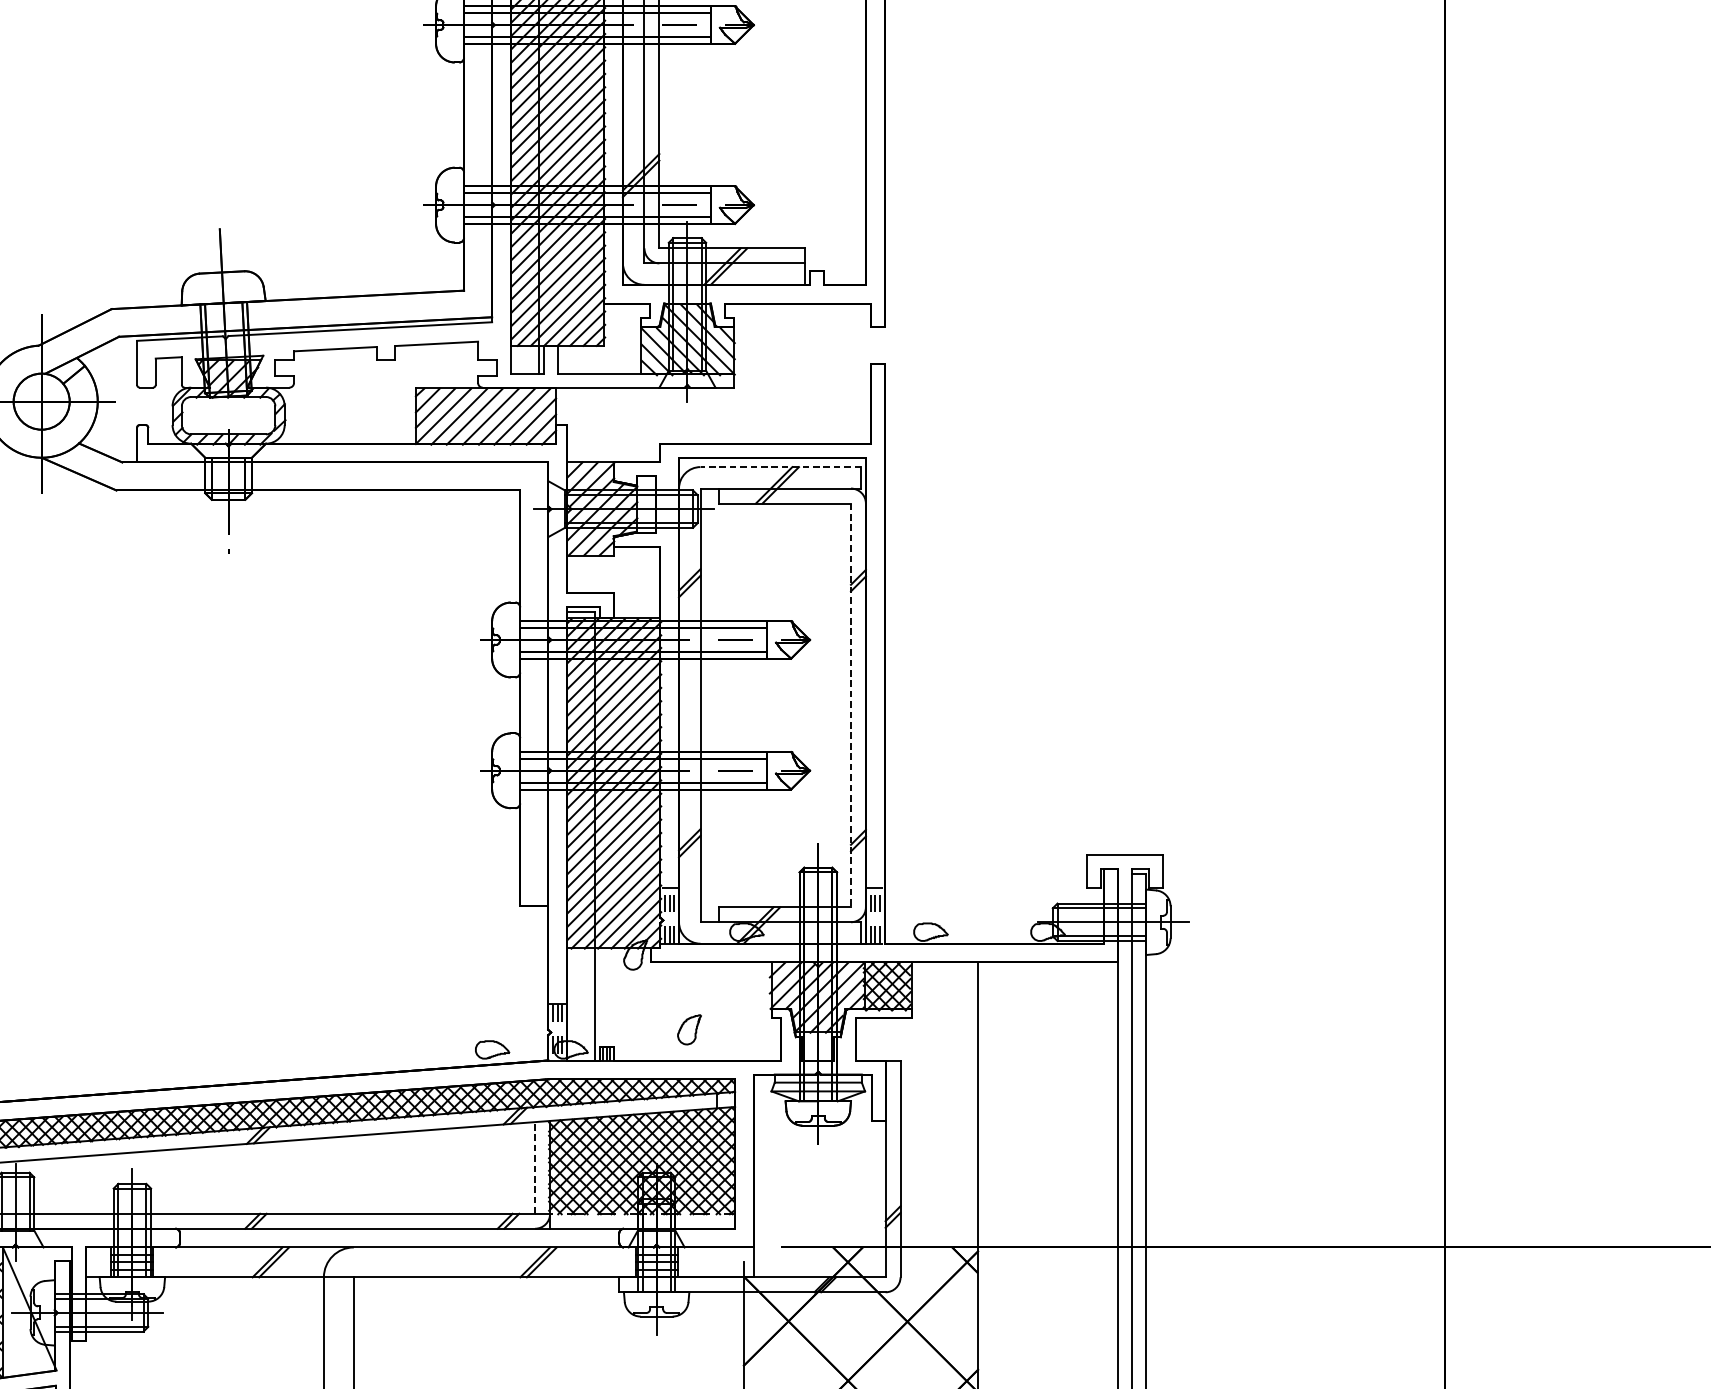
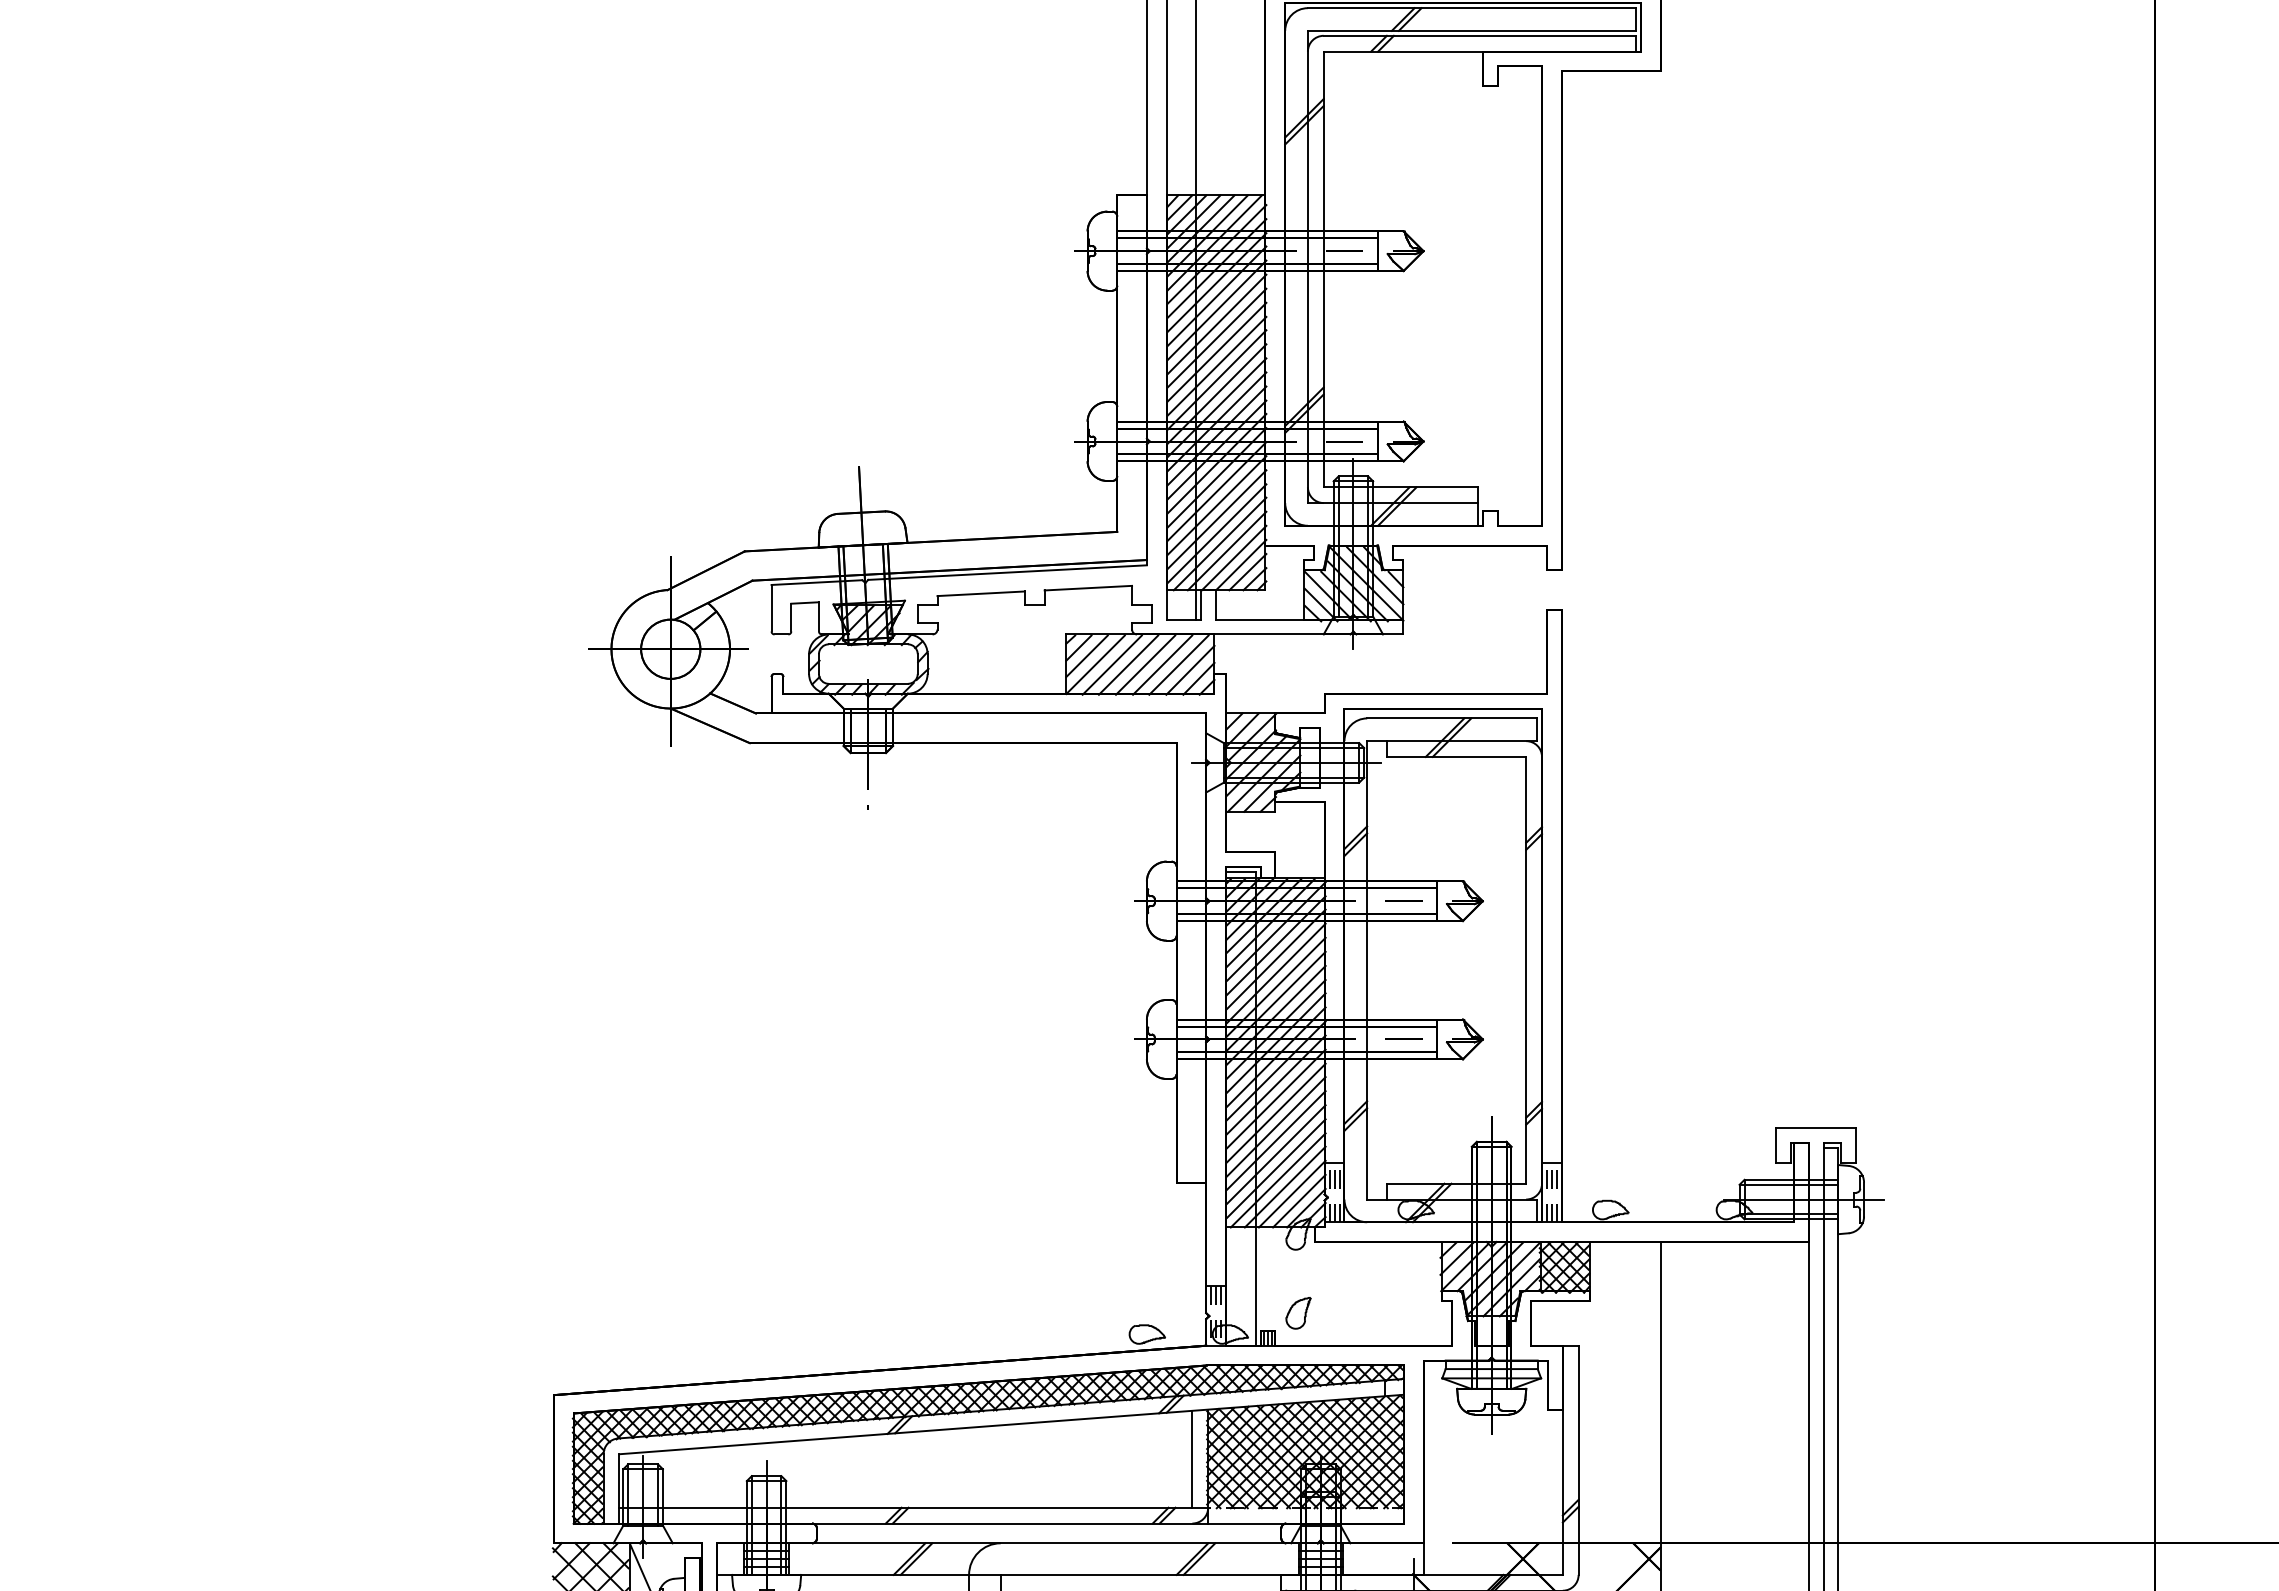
line: (781, 467) -> (1452, 718), dashed -> solid
line: (851, 705) -> (1526, 970), dashed -> solid
part: (689, 1030) -> (1298, 1313), moved
line: (535, 1167) -> (1192, 1458), dashed -> solid

